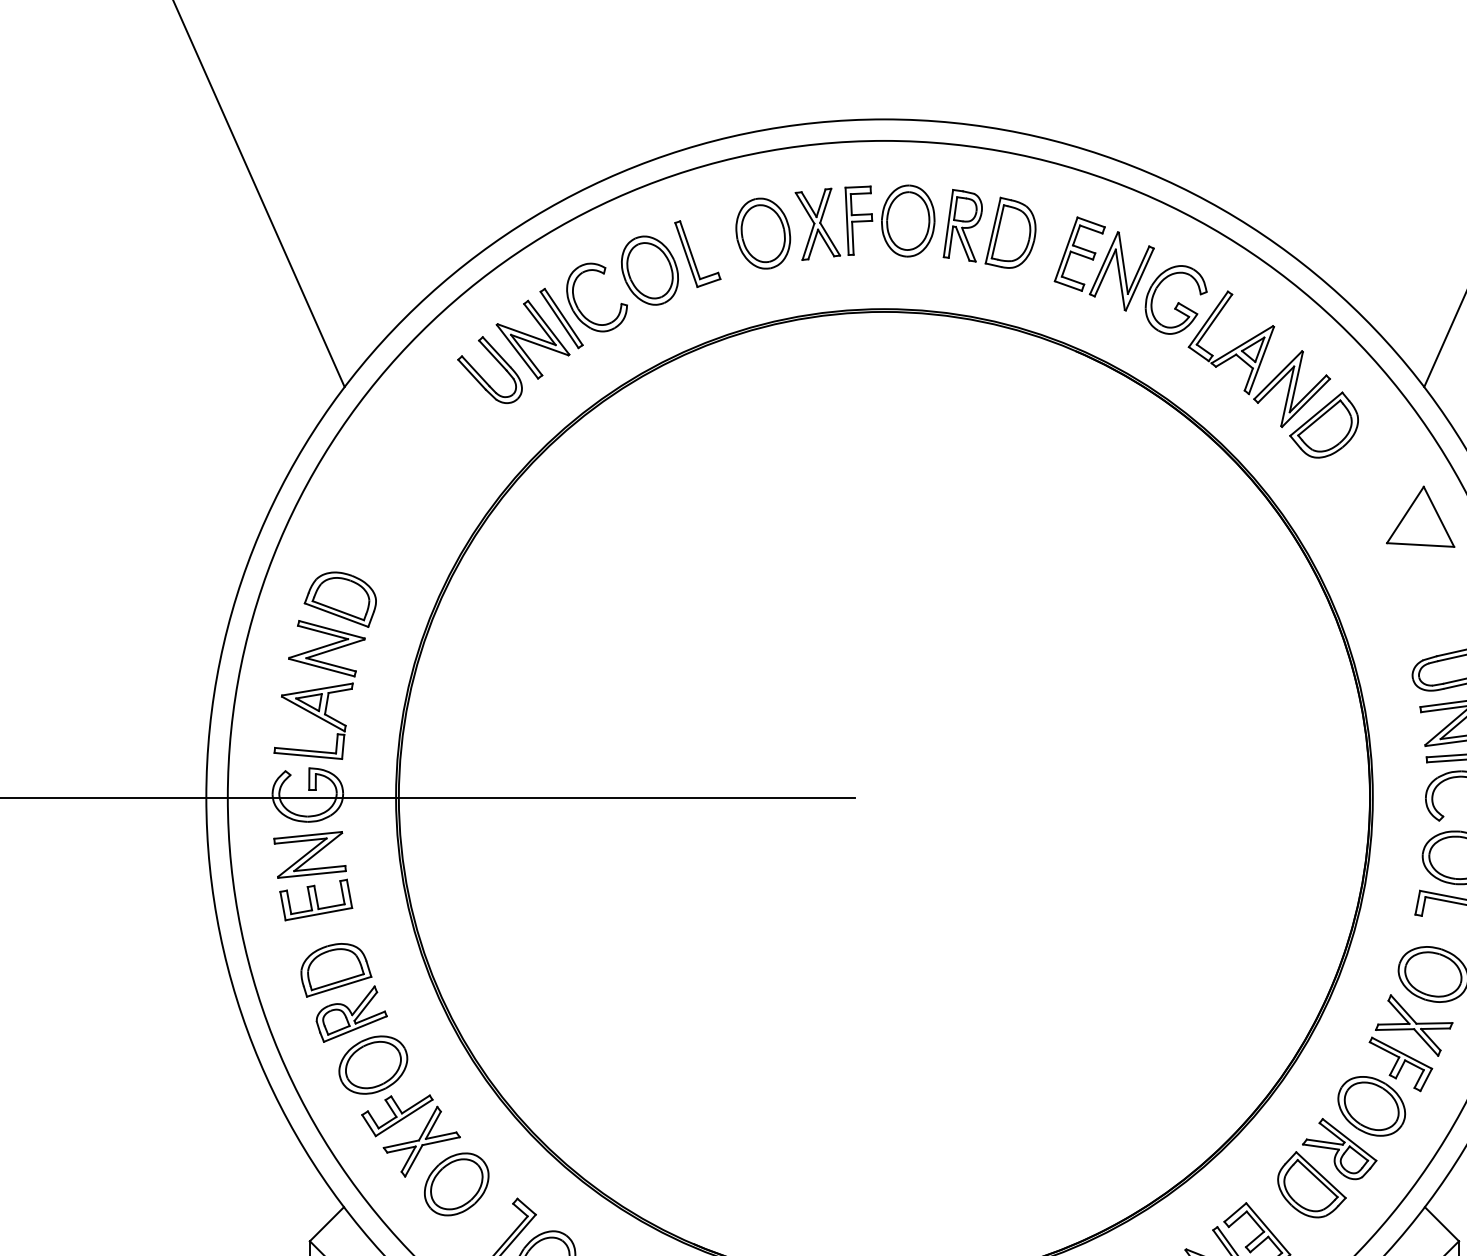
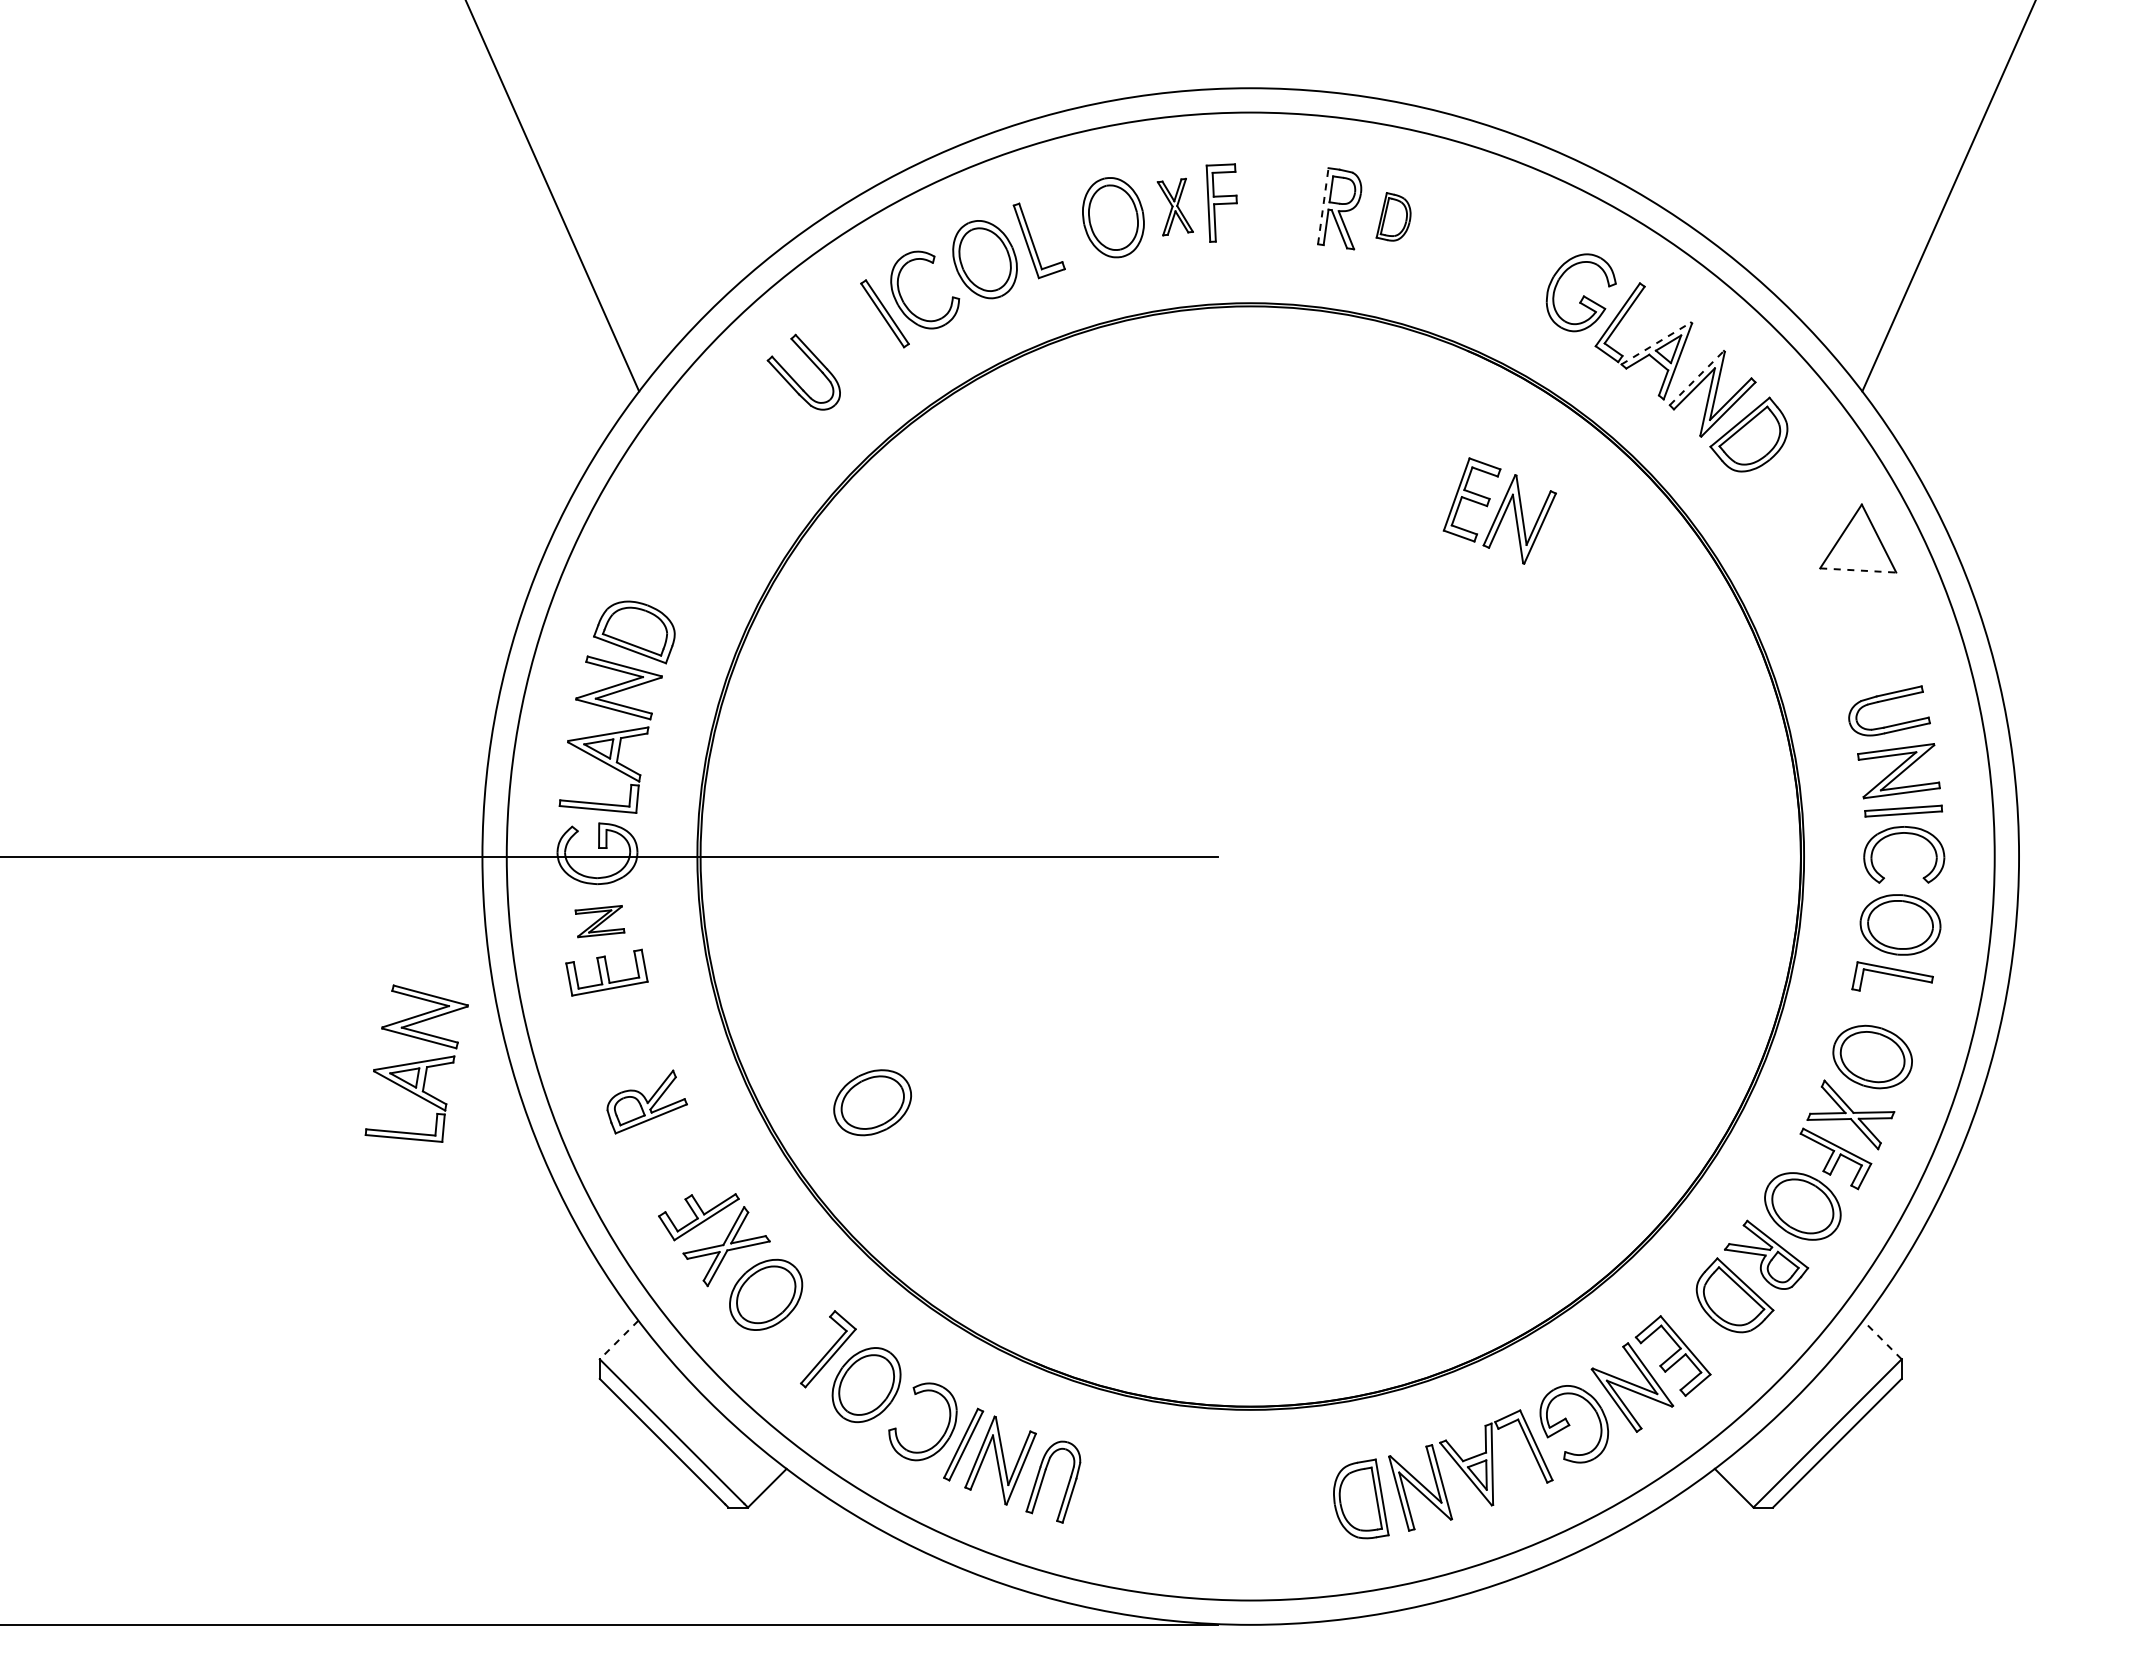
part: (908, 221) -> (1277, 203), removed
line: (948, 222) -> (1323, 205), solid -> dashed
part: (818, 223) -> (1175, 206), size x0.7
part: (1010, 232) -> (1393, 216), size x0.6
part: (1103, 263) -> (1499, 510), moved
part: (532, 339) -> (852, 337), removed
line: (1242, 344) -> (1656, 343), solid -> dashed
line: (1278, 374) -> (1697, 377), solid -> dashed
line: (1420, 545) -> (1858, 570), solid -> dashed
part: (309, 854) -> (599, 921), size x0.6
part: (336, 970) -> (629, 1052), removed
part: (148, 980) -> (416, 1063), added
part: (373, 1064) -> (872, 1102), moved
line: (1442, 1223) -> (1882, 1339), solid -> dashed
line: (326, 1224) -> (618, 1340), solid -> dashed

